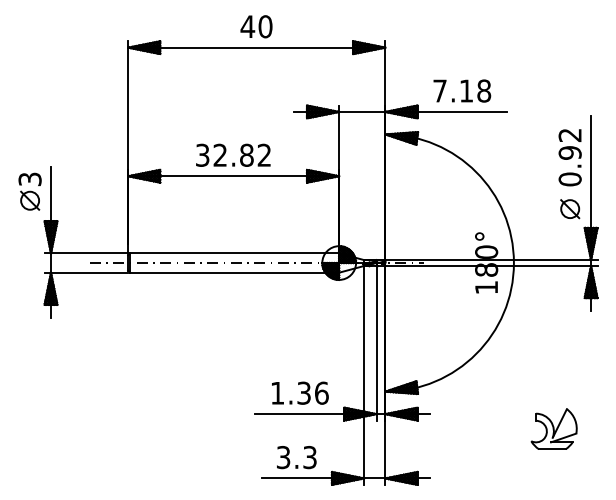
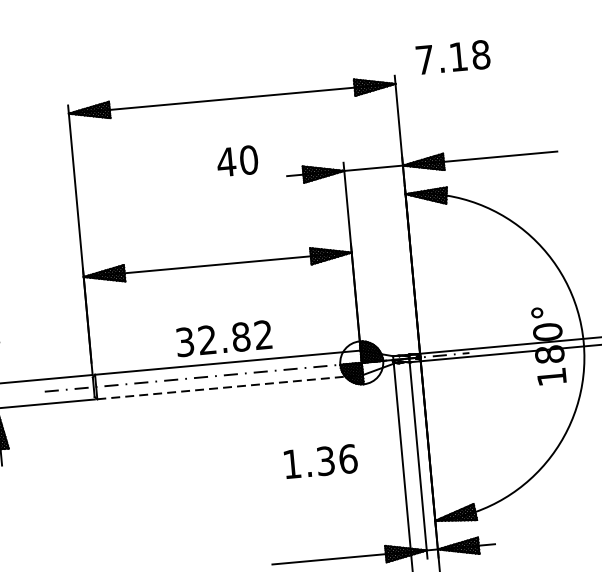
text: (256, 26) -> (237, 160), moved
text: (462, 90) -> (453, 56), moved
text: (233, 154) -> (224, 337), moved
line: (234, 272) -> (229, 386), solid -> dashed
text: (300, 392) -> (321, 460), moved

